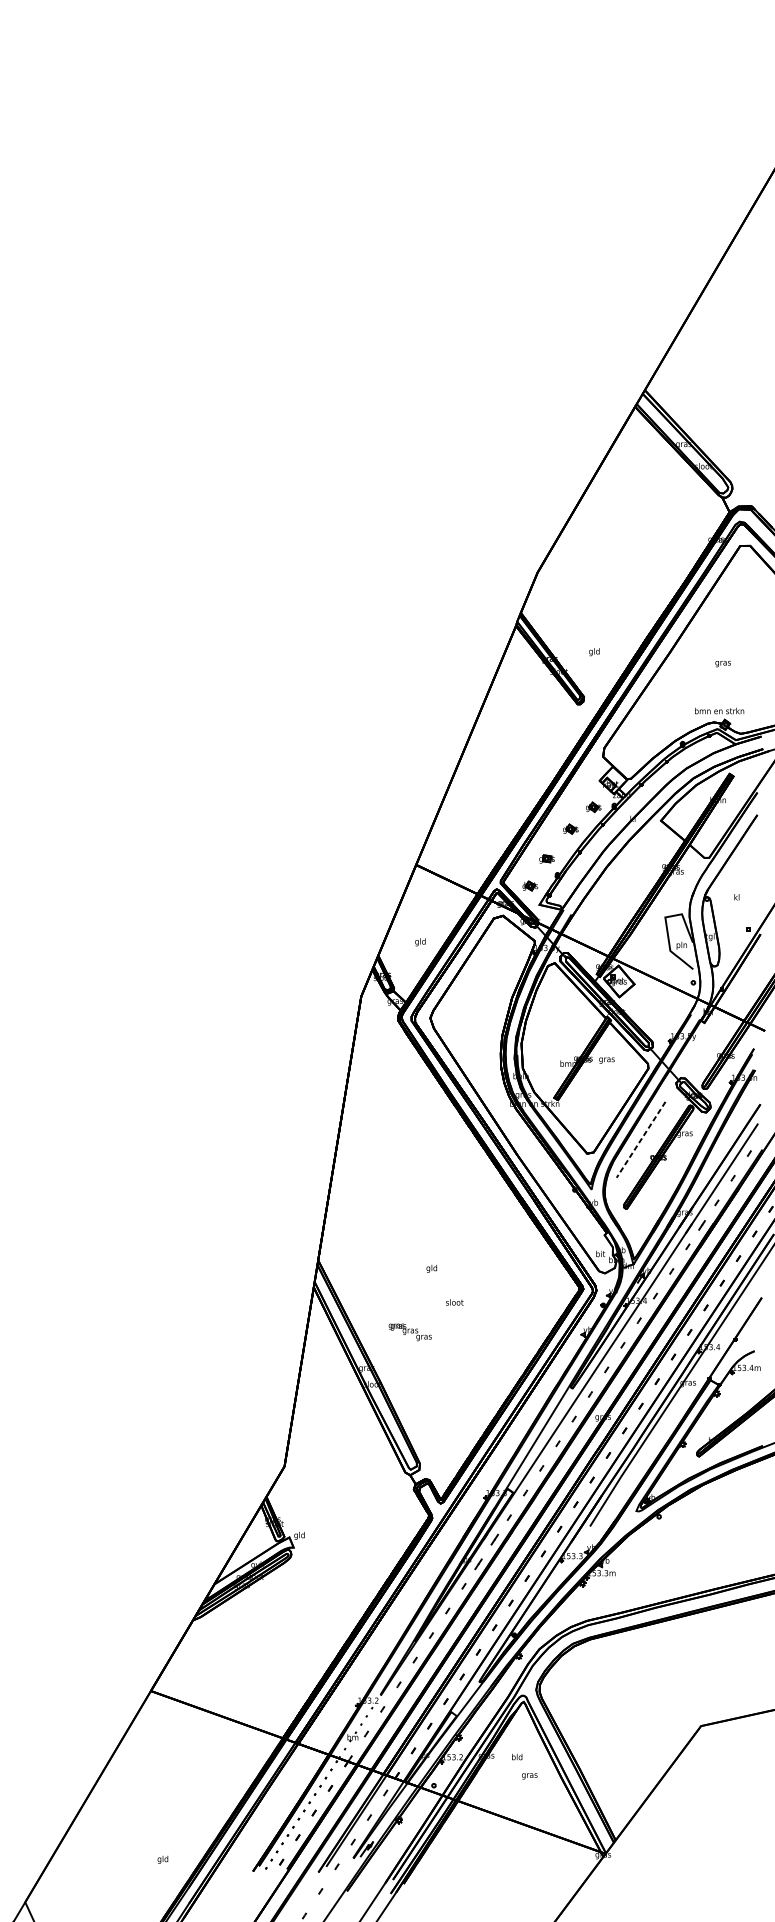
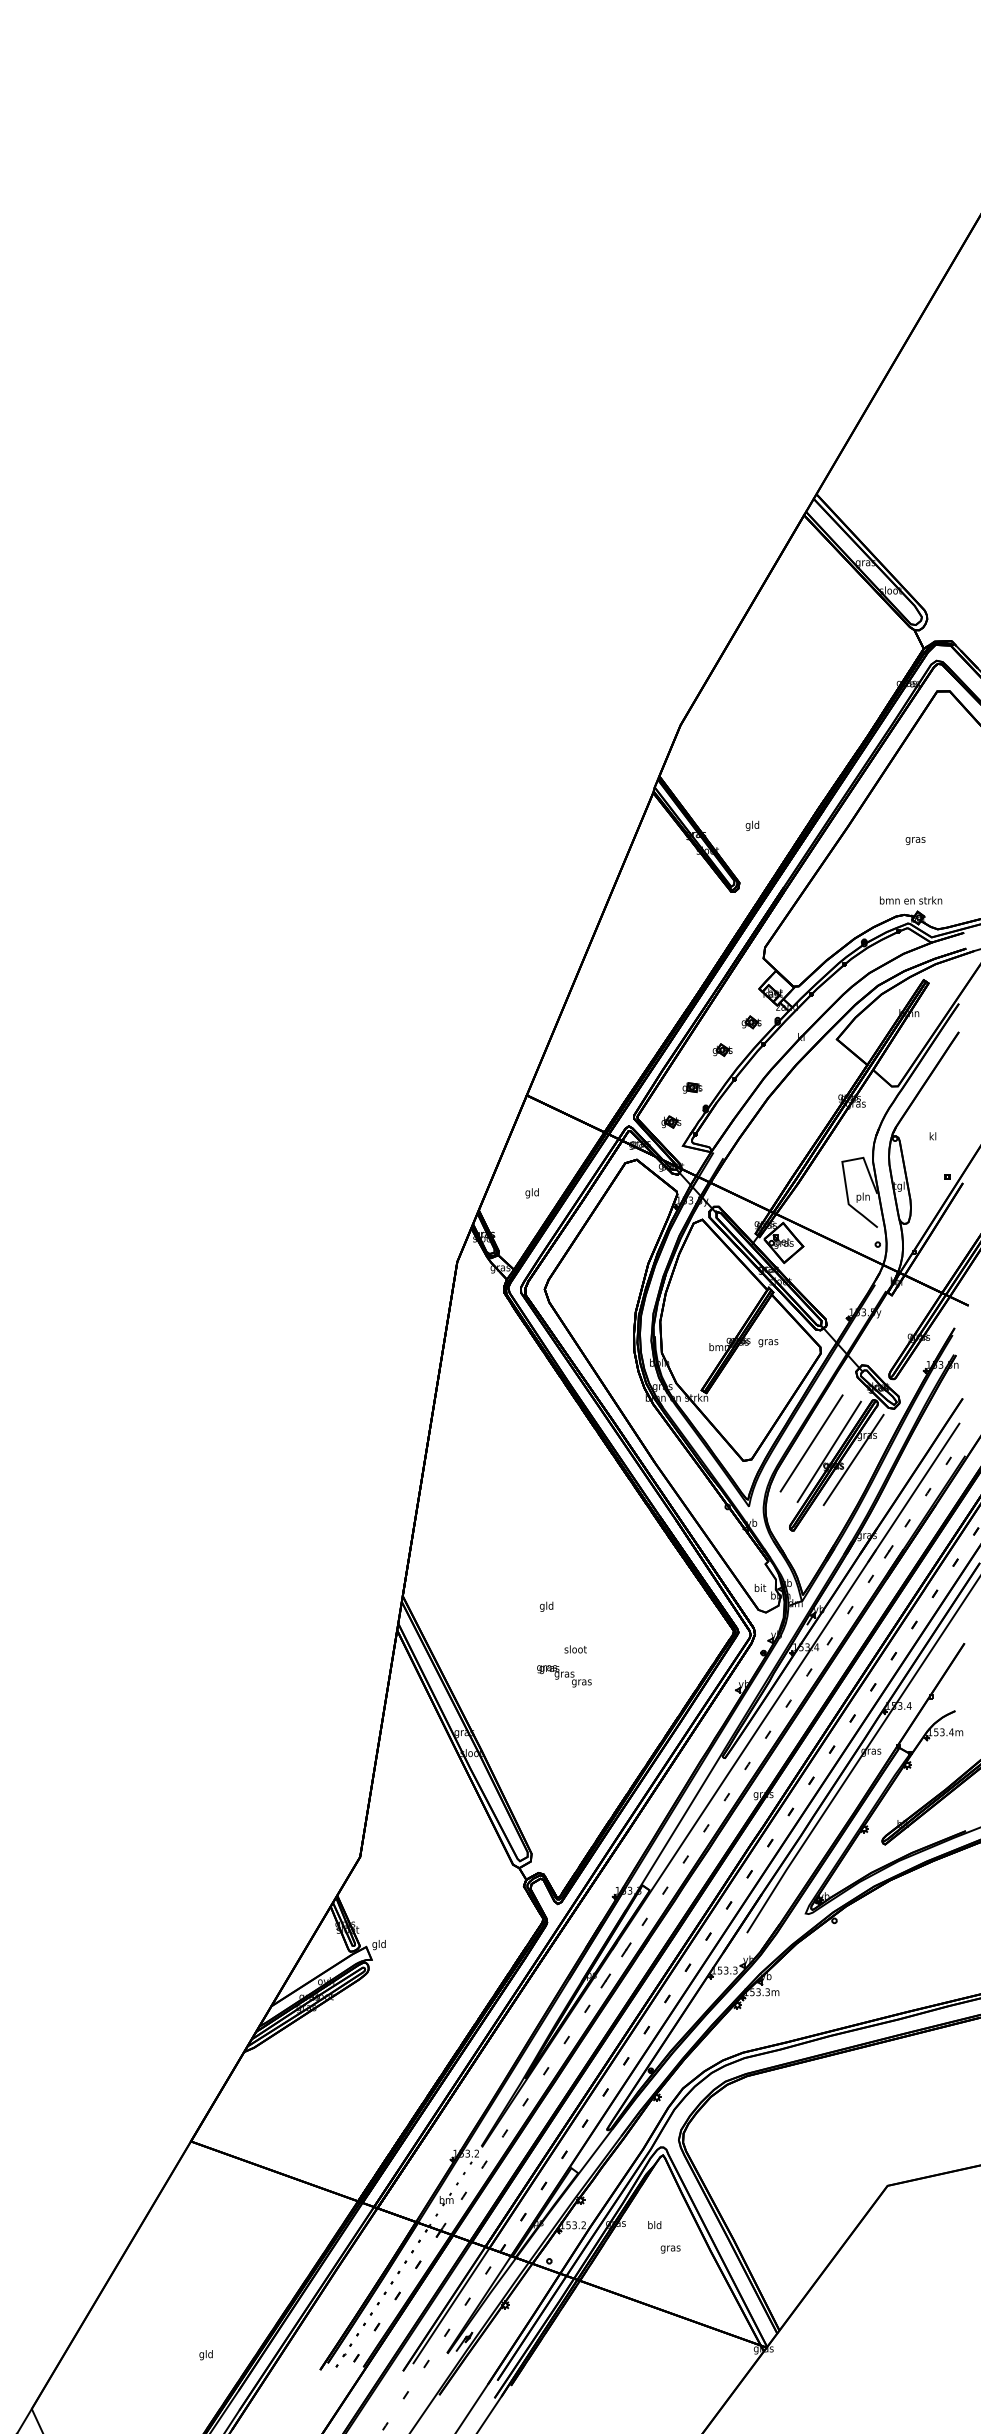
line: (640, 1139) -> (811, 1443), dashed -> solid
line: (654, 1146) -> (828, 1451), added
line: (674, 1152) -> (853, 1459), added
text: (410, 1332) -> (564, 1676), moved

